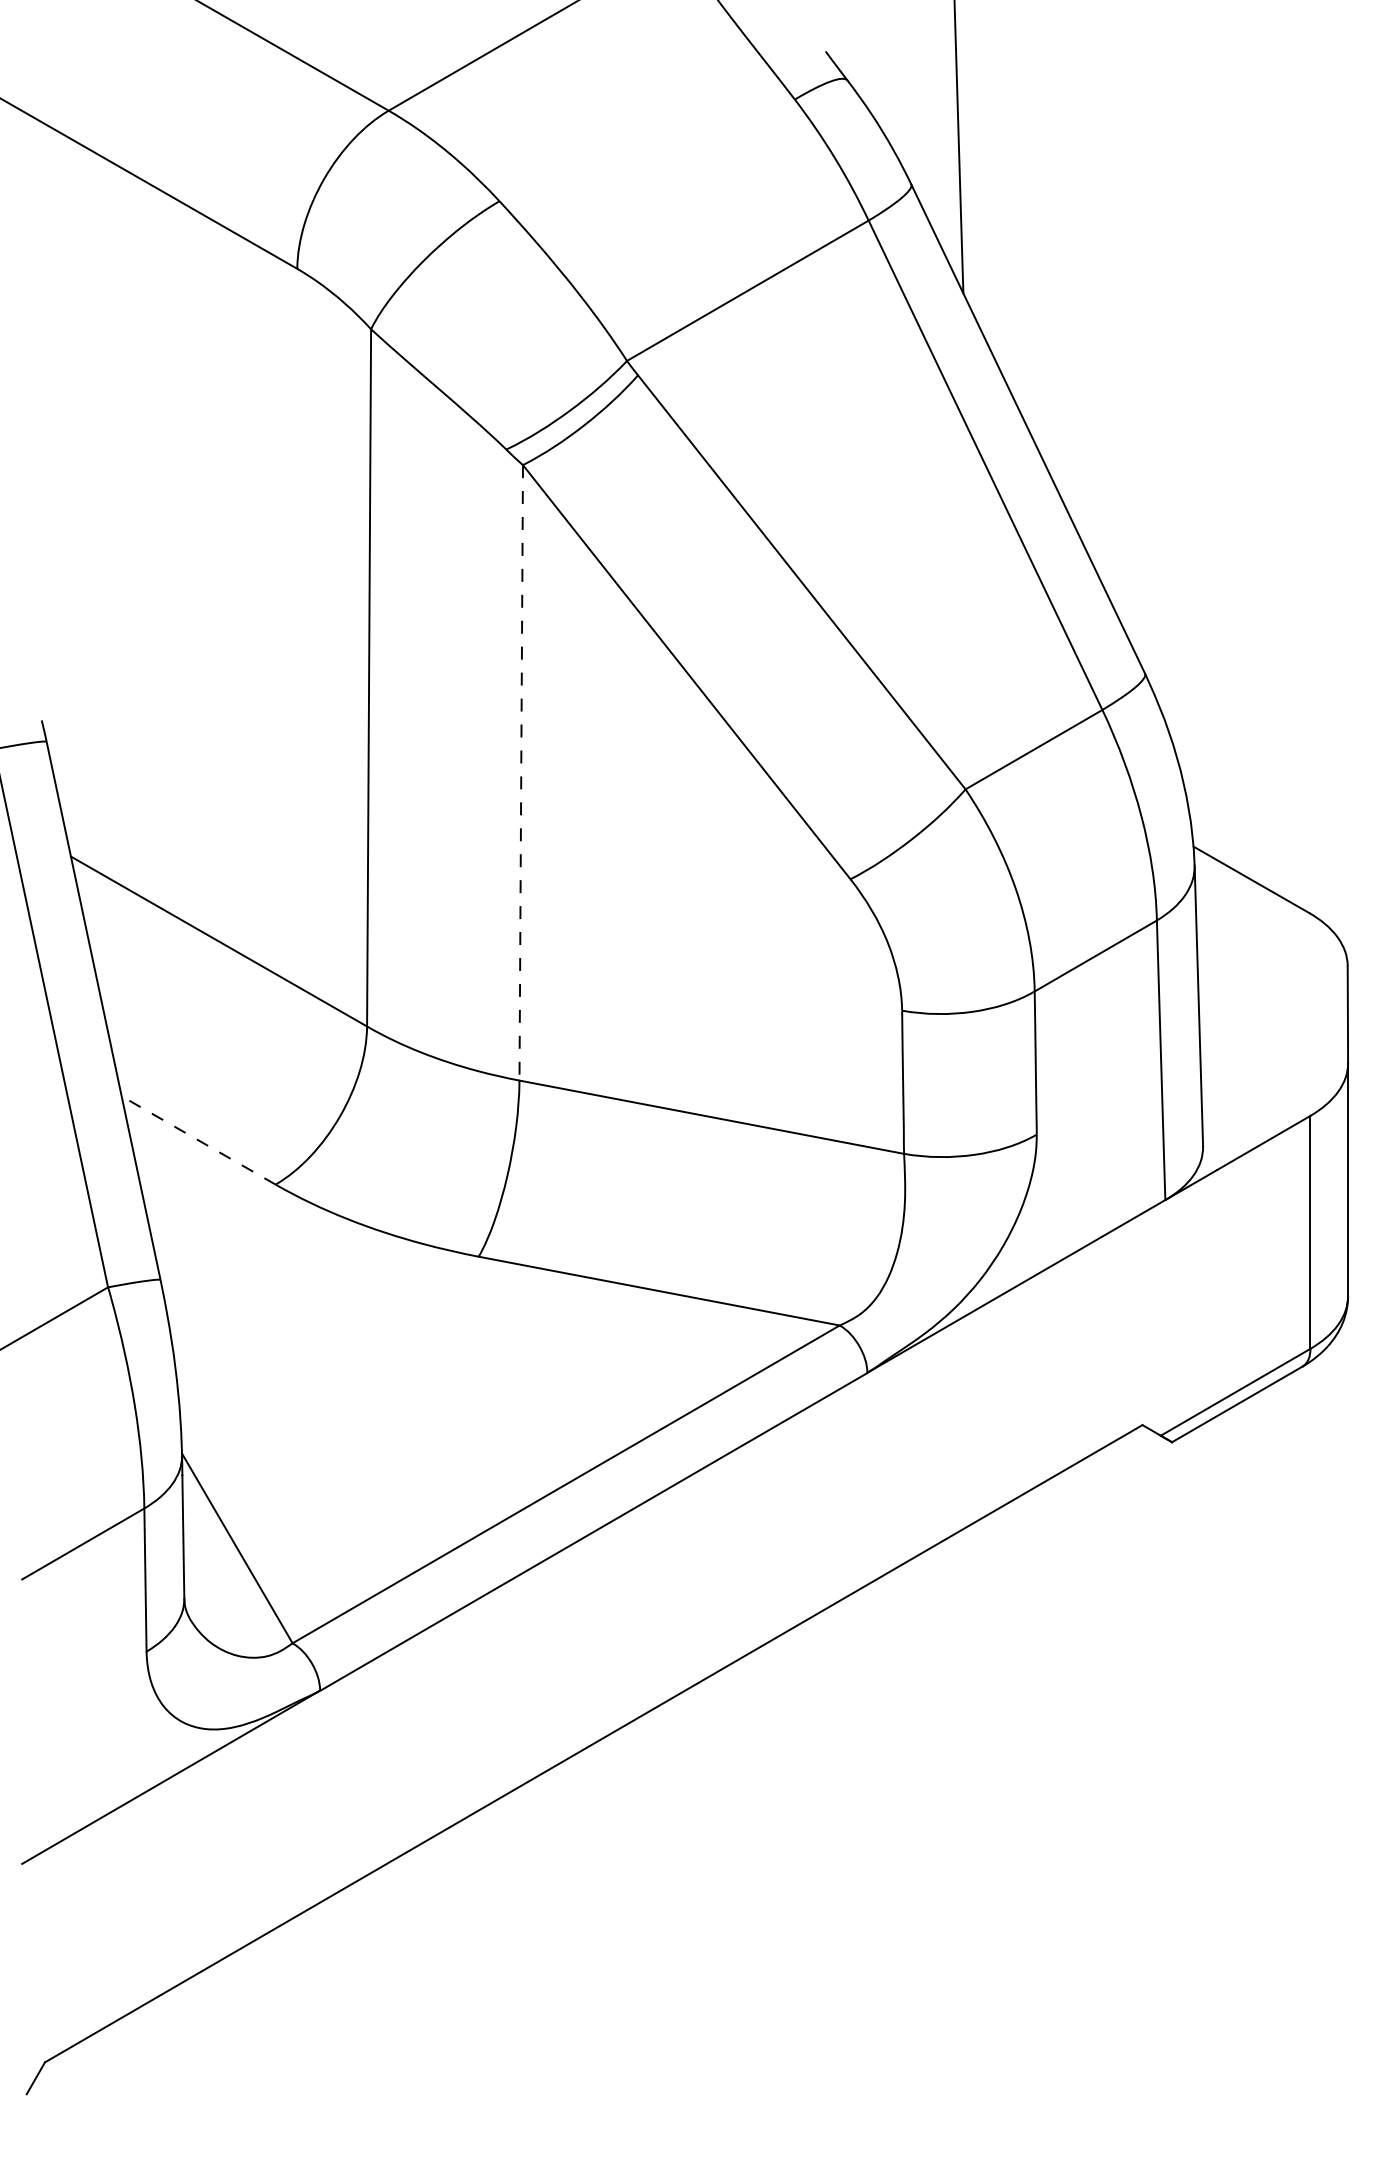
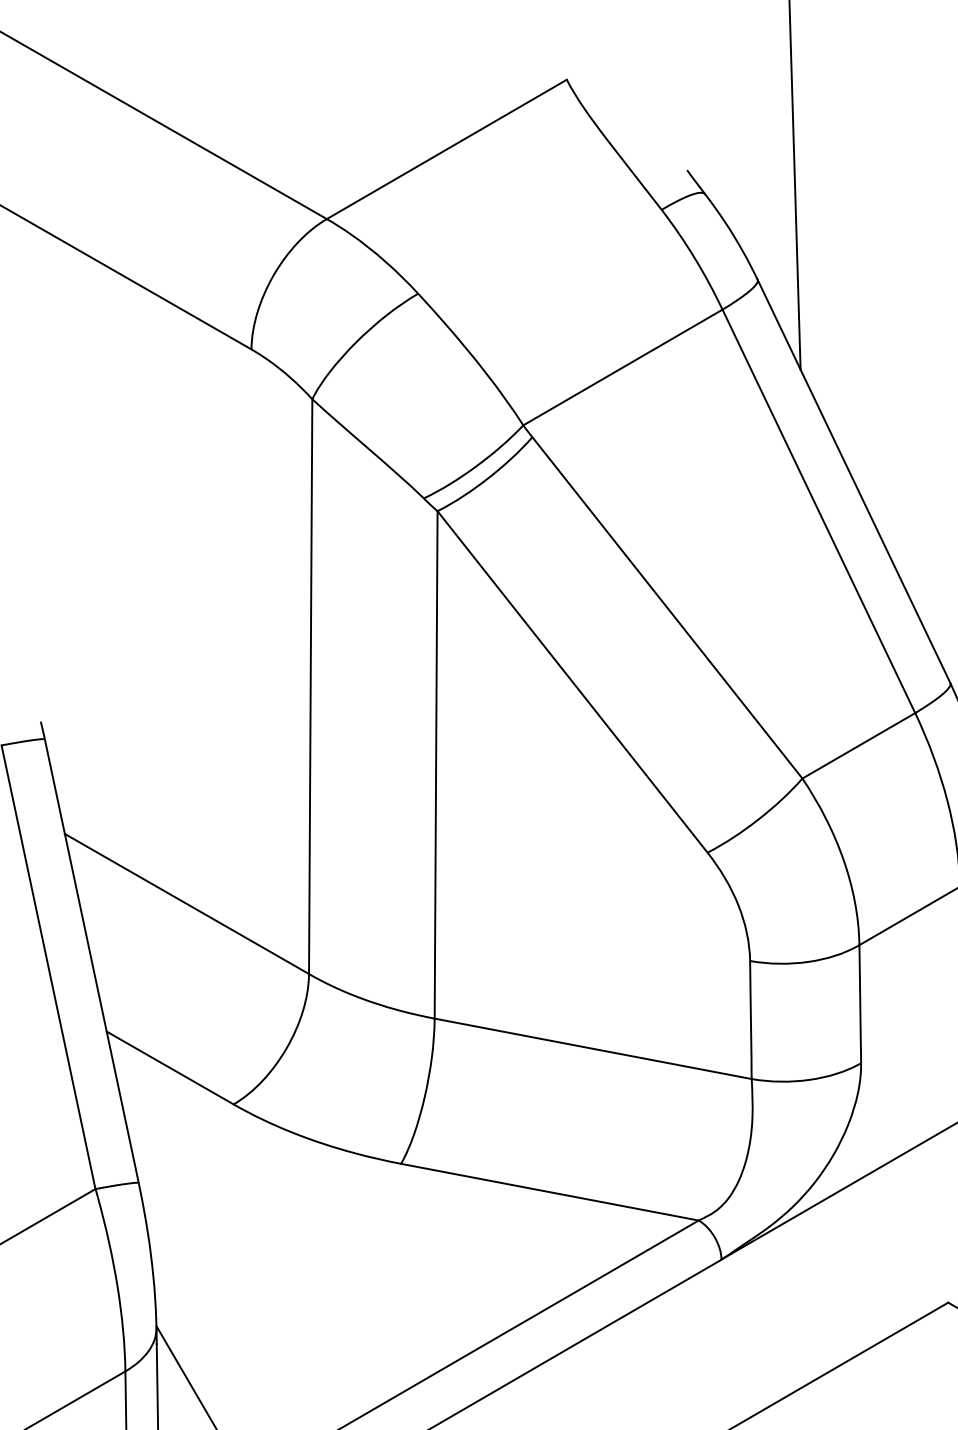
line: (521, 772) -> (436, 764), dashed -> solid
line: (198, 1140) -> (170, 1068), dashed -> solid

